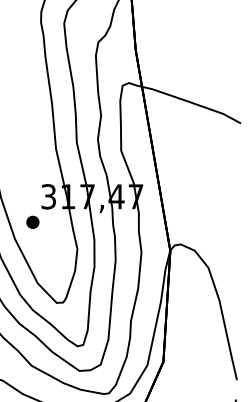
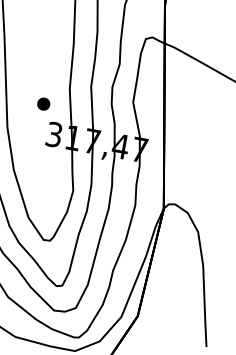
part: (32, 221) -> (43, 103), moved

